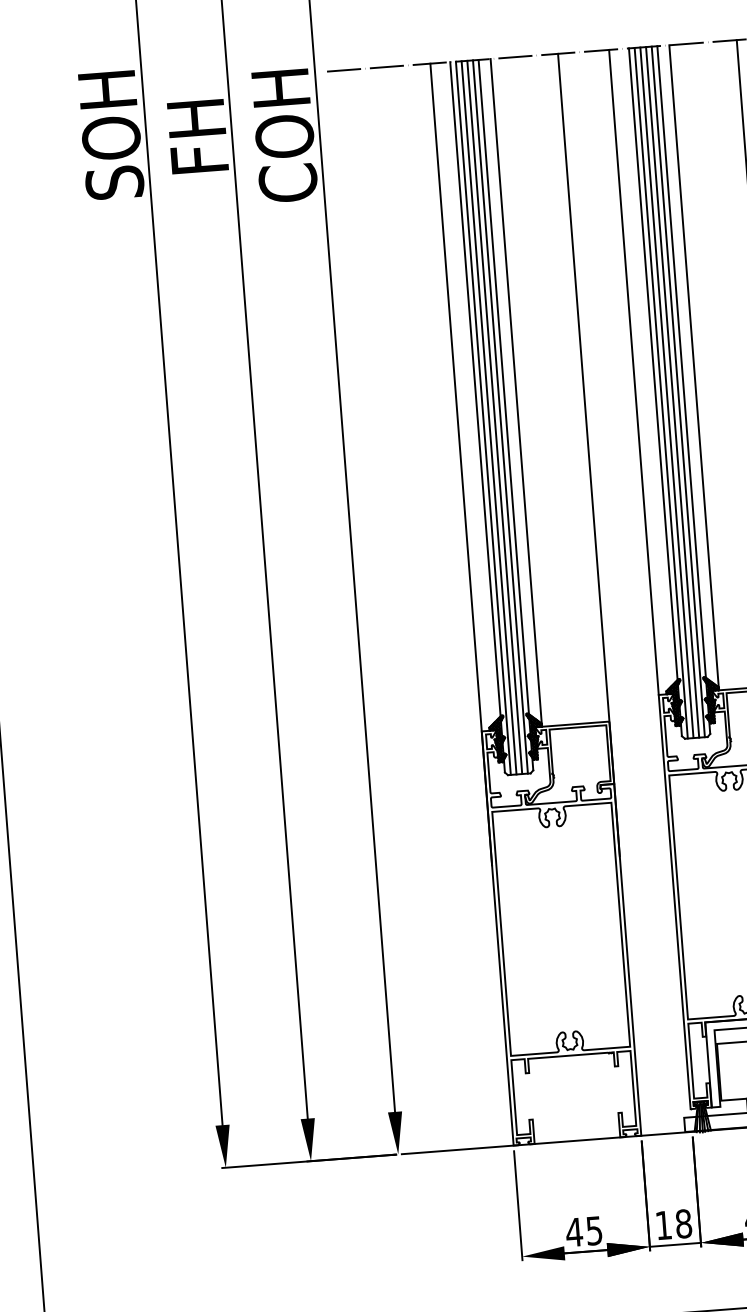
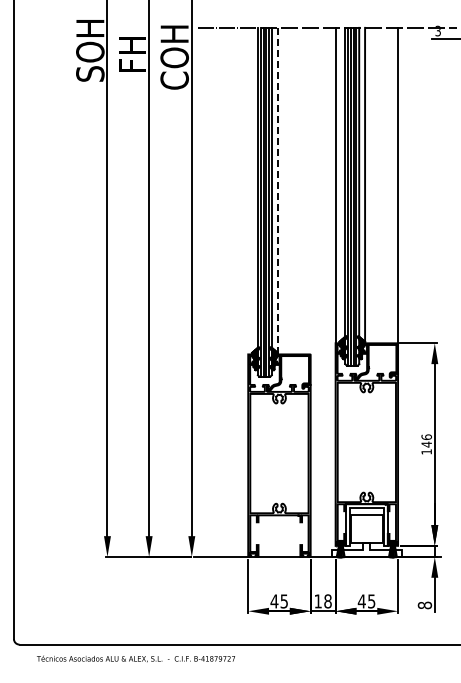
line: (515, 393) -> (277, 191), solid -> dashed
line: (588, 453) -> (310, 223), removed
line: (461, 463) -> (248, 223), removed

